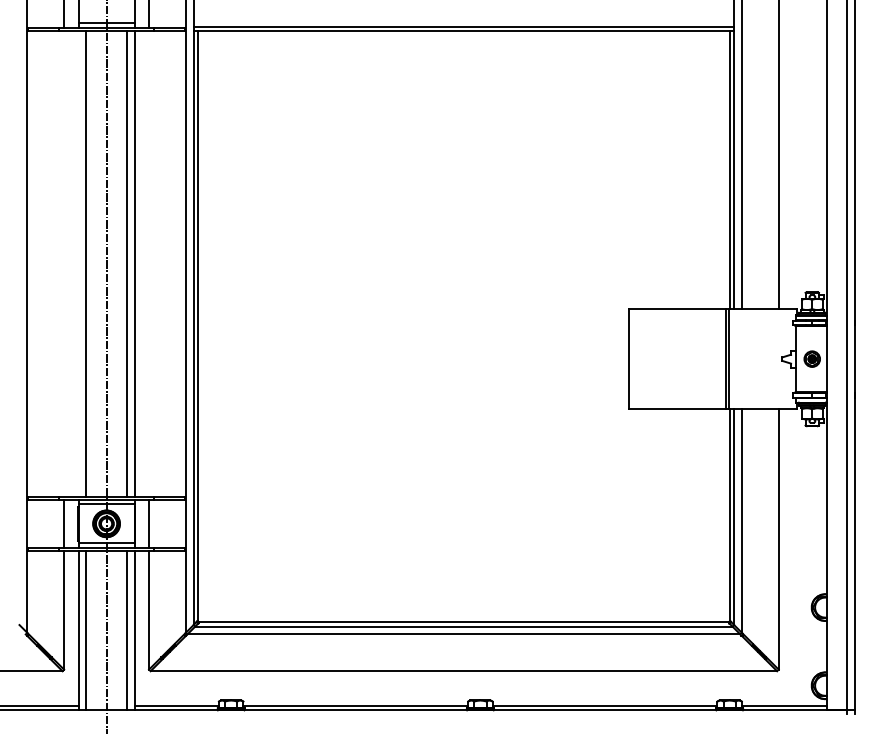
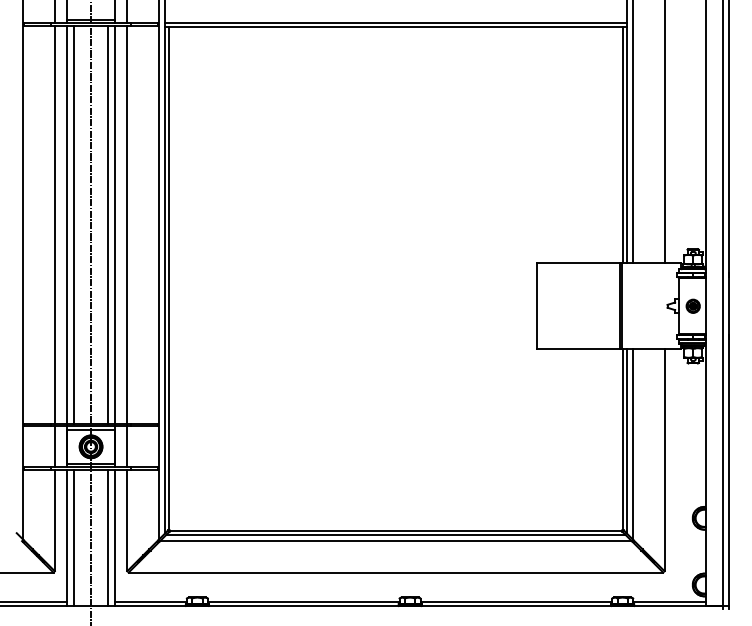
line: (63, 263) -> (54, 224), added
line: (78, 263) -> (67, 224), added
line: (149, 263) -> (127, 224), added

